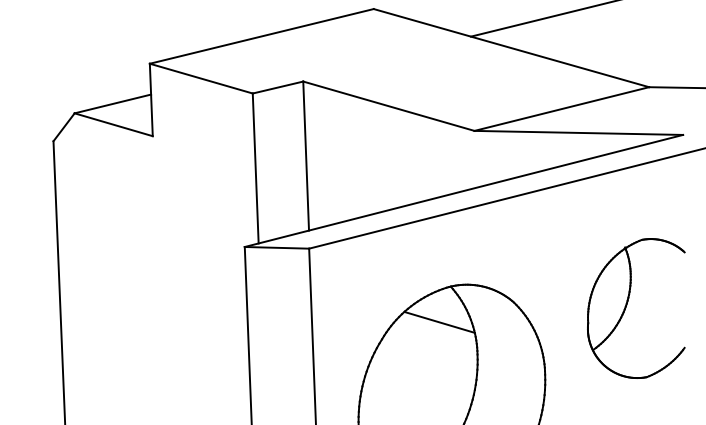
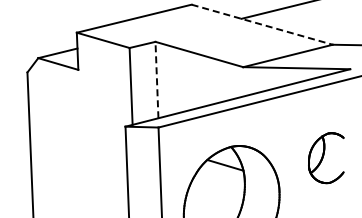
line: (511, 47) -> (262, 24), solid -> dashed
line: (305, 154) -> (156, 79), solid -> dashed
part: (636, 307) -> (326, 157), size x0.7

